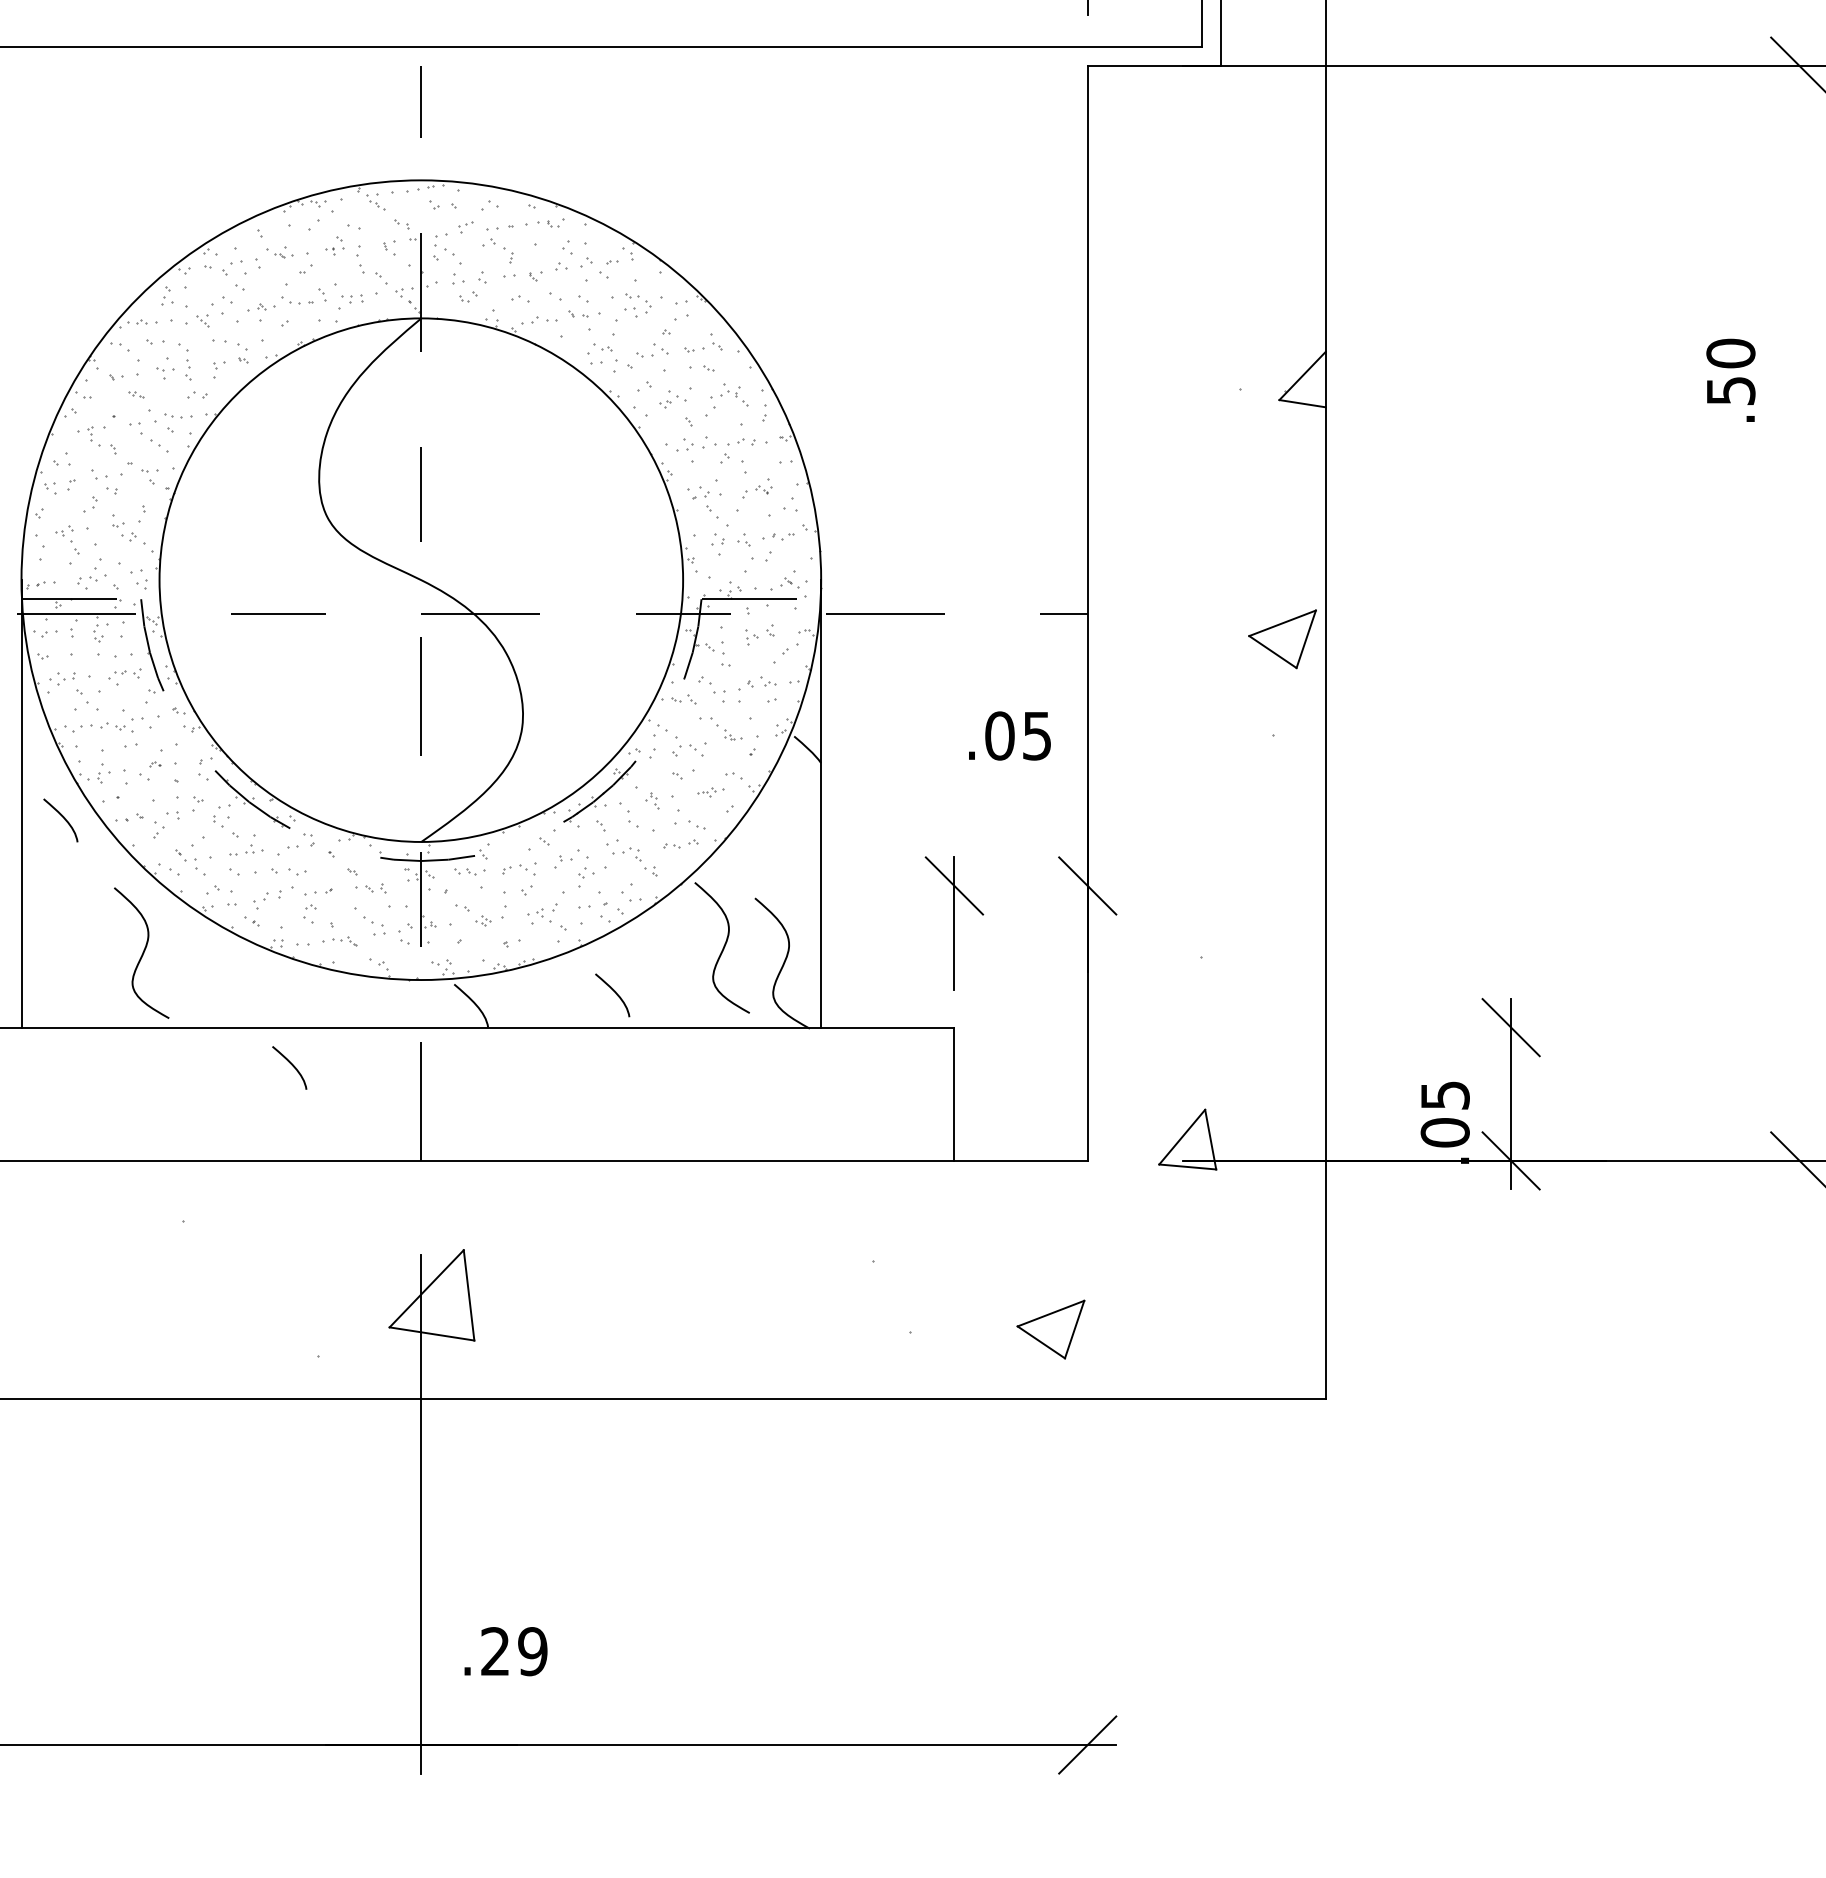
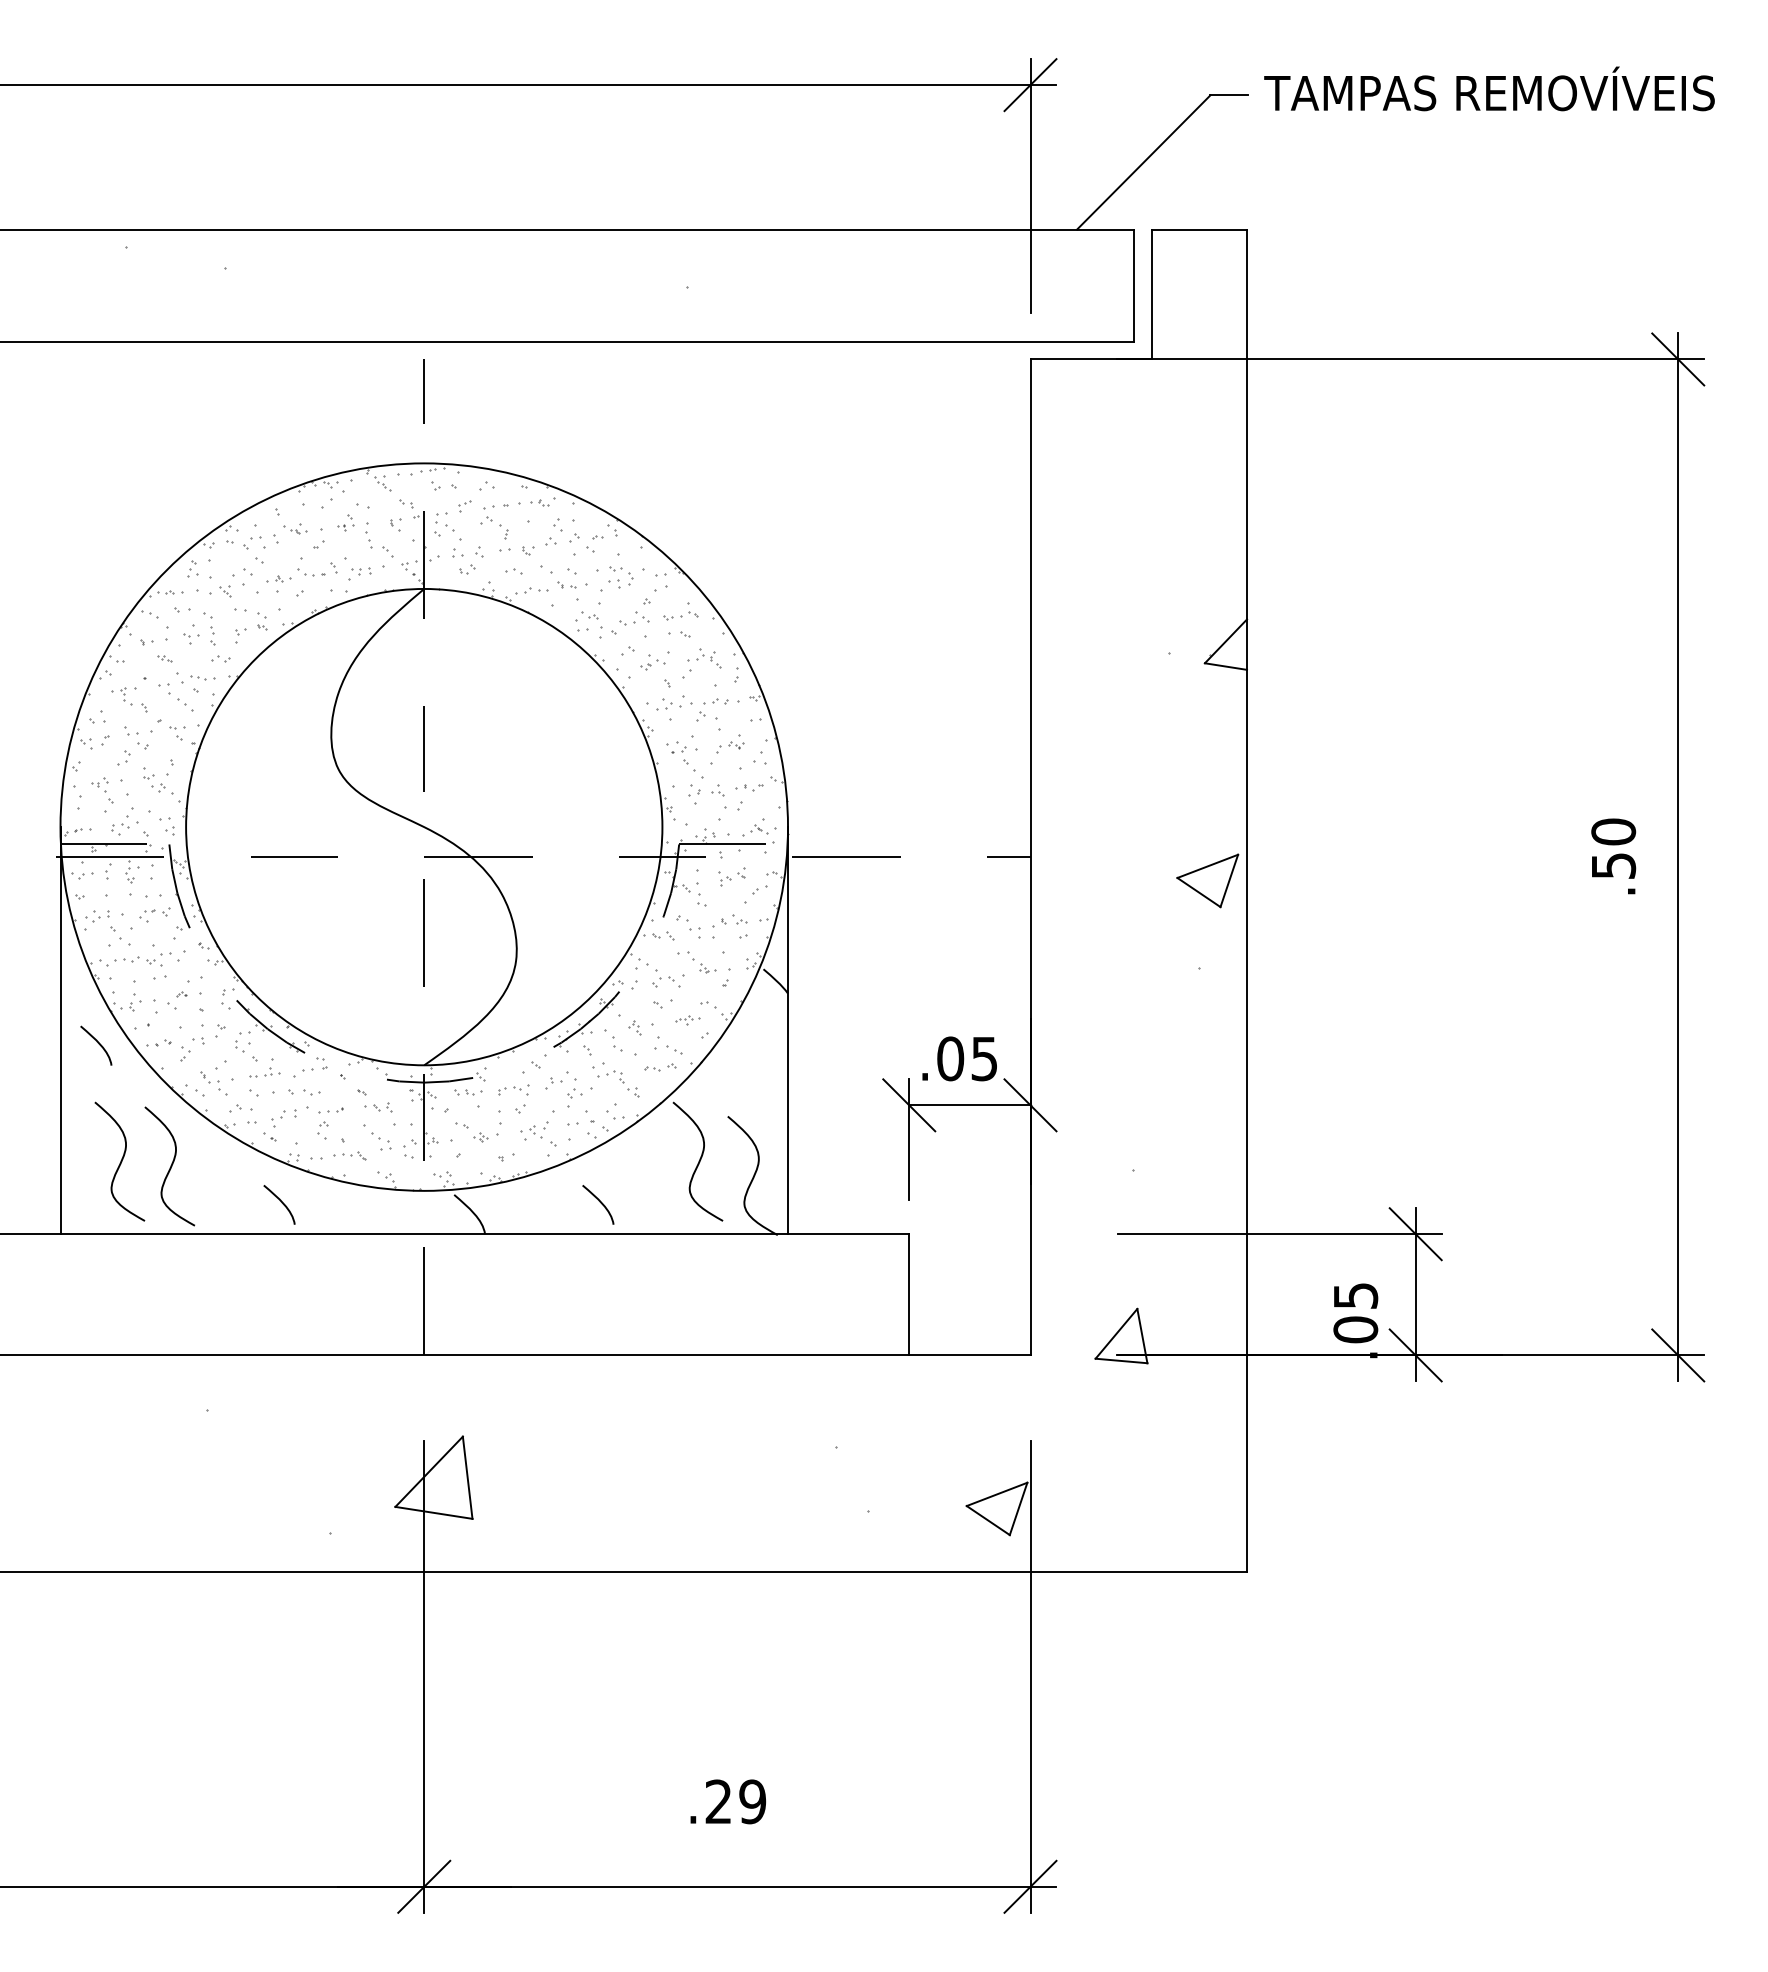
text: (1730, 380) -> (1613, 856), moved
line: (1799, 613) -> (1678, 857), added
text: (1009, 735) -> (959, 1058), moved
line: (1020, 886) -> (969, 1105), added
curve: (87, 947) -> (120, 1161), added
line: (1361, 1027) -> (1279, 1234), added
curve: (291, 1066) -> (281, 1203), moved
line: (1087, 1513) -> (1030, 1676), added
text: (505, 1651) -> (727, 1801), moved
line: (421, 1744) -> (424, 1886), added

